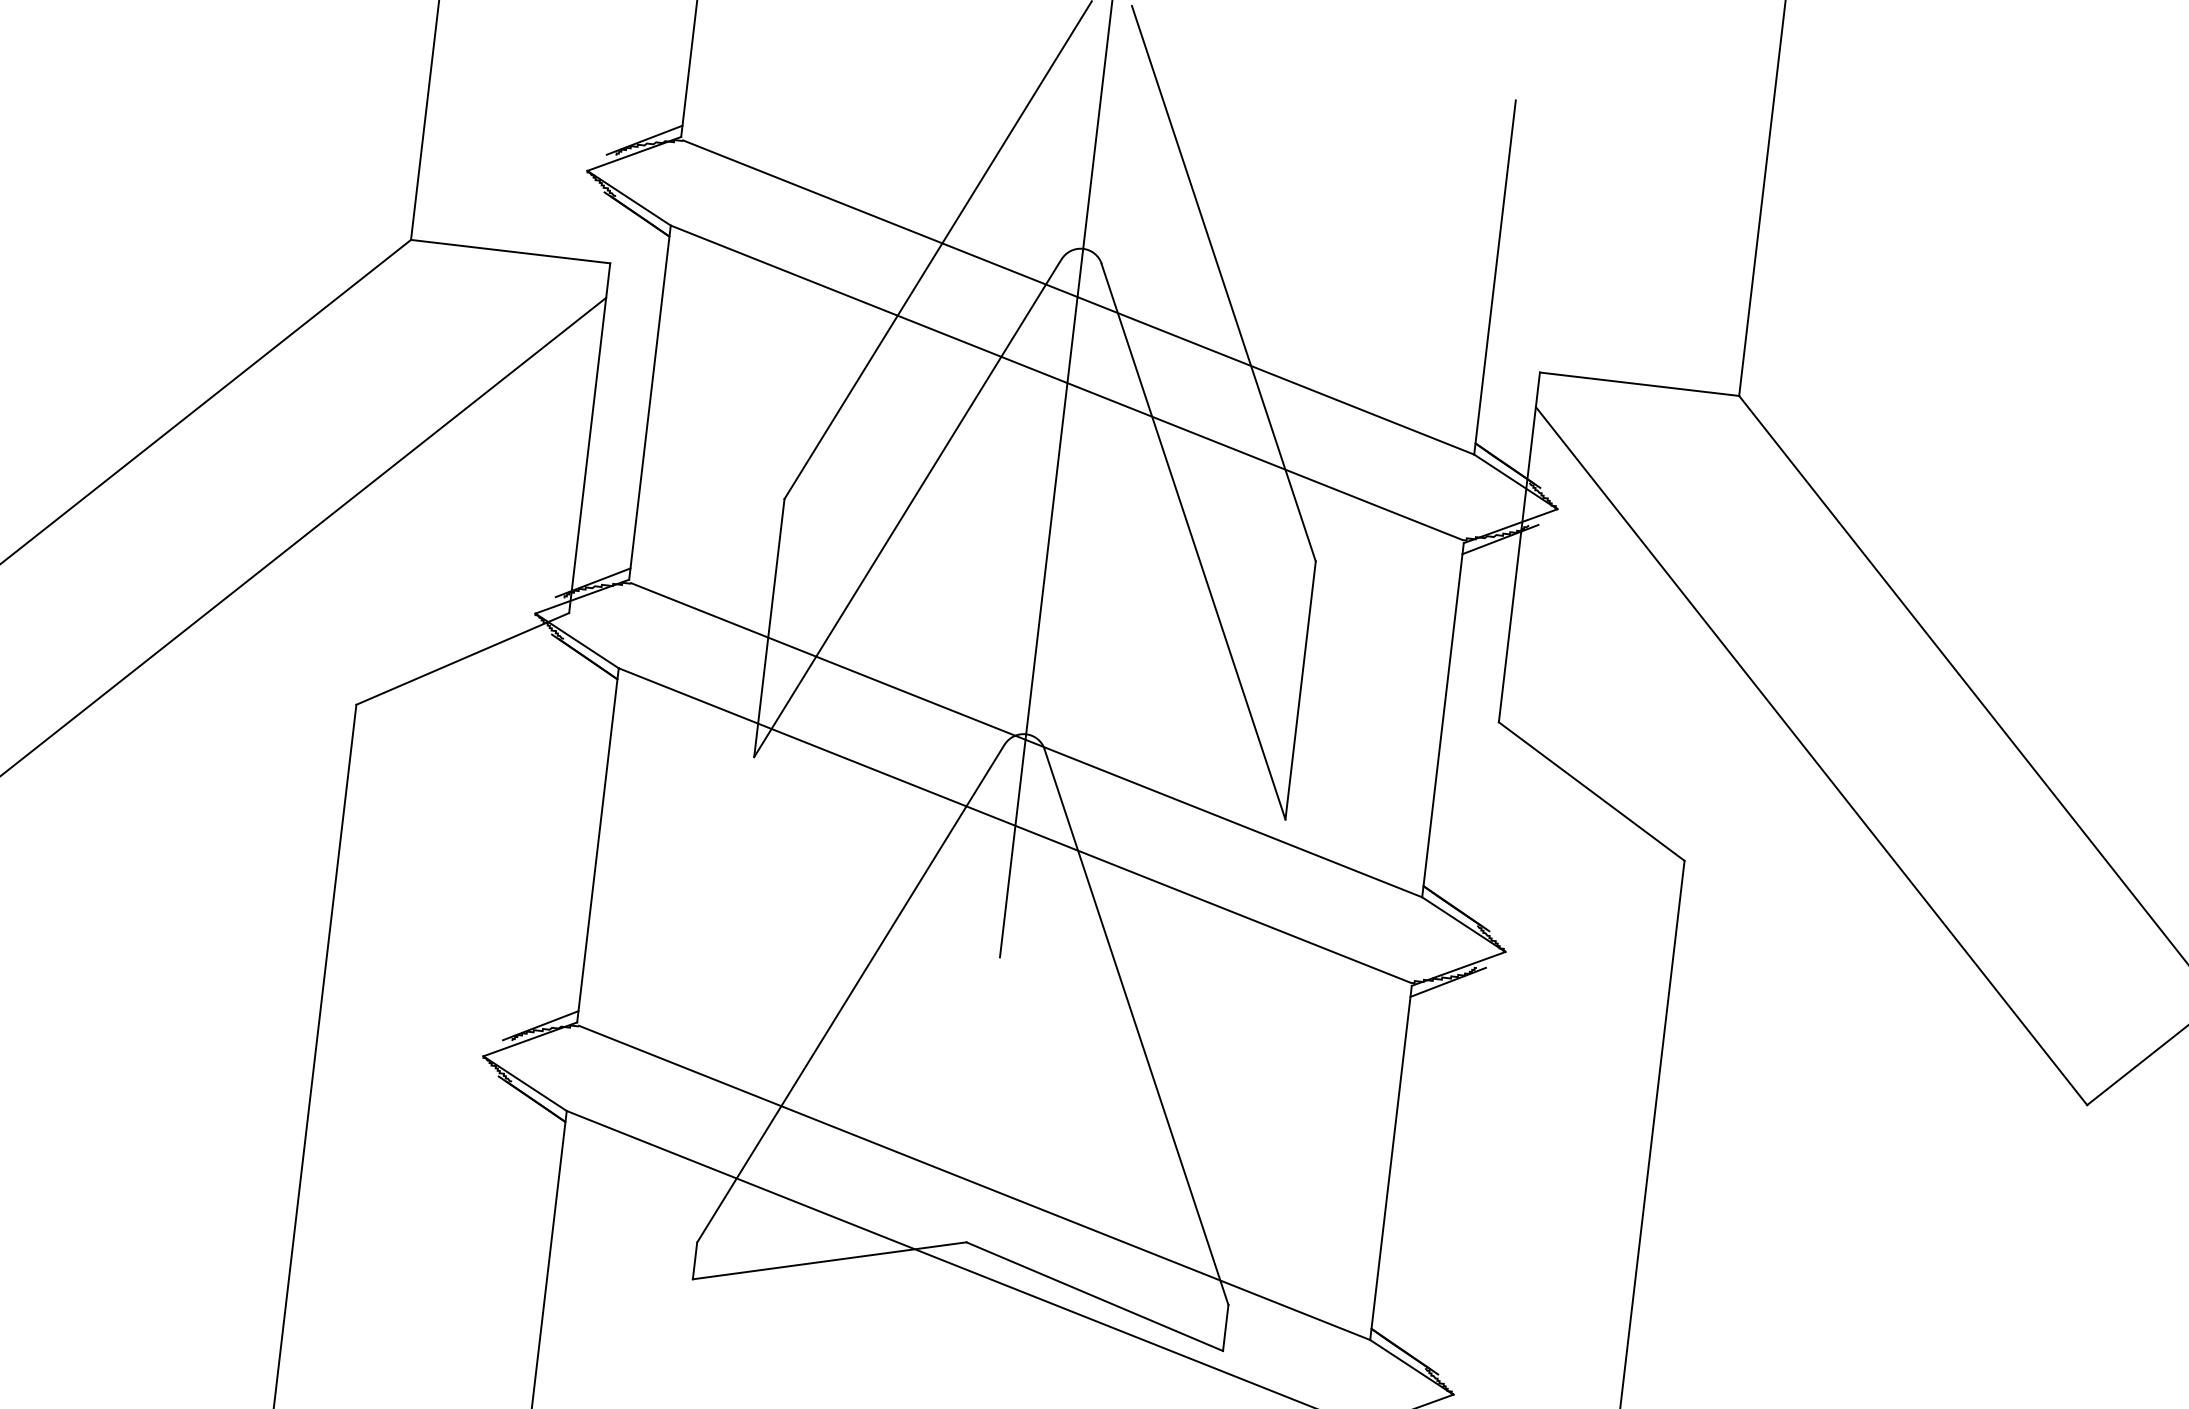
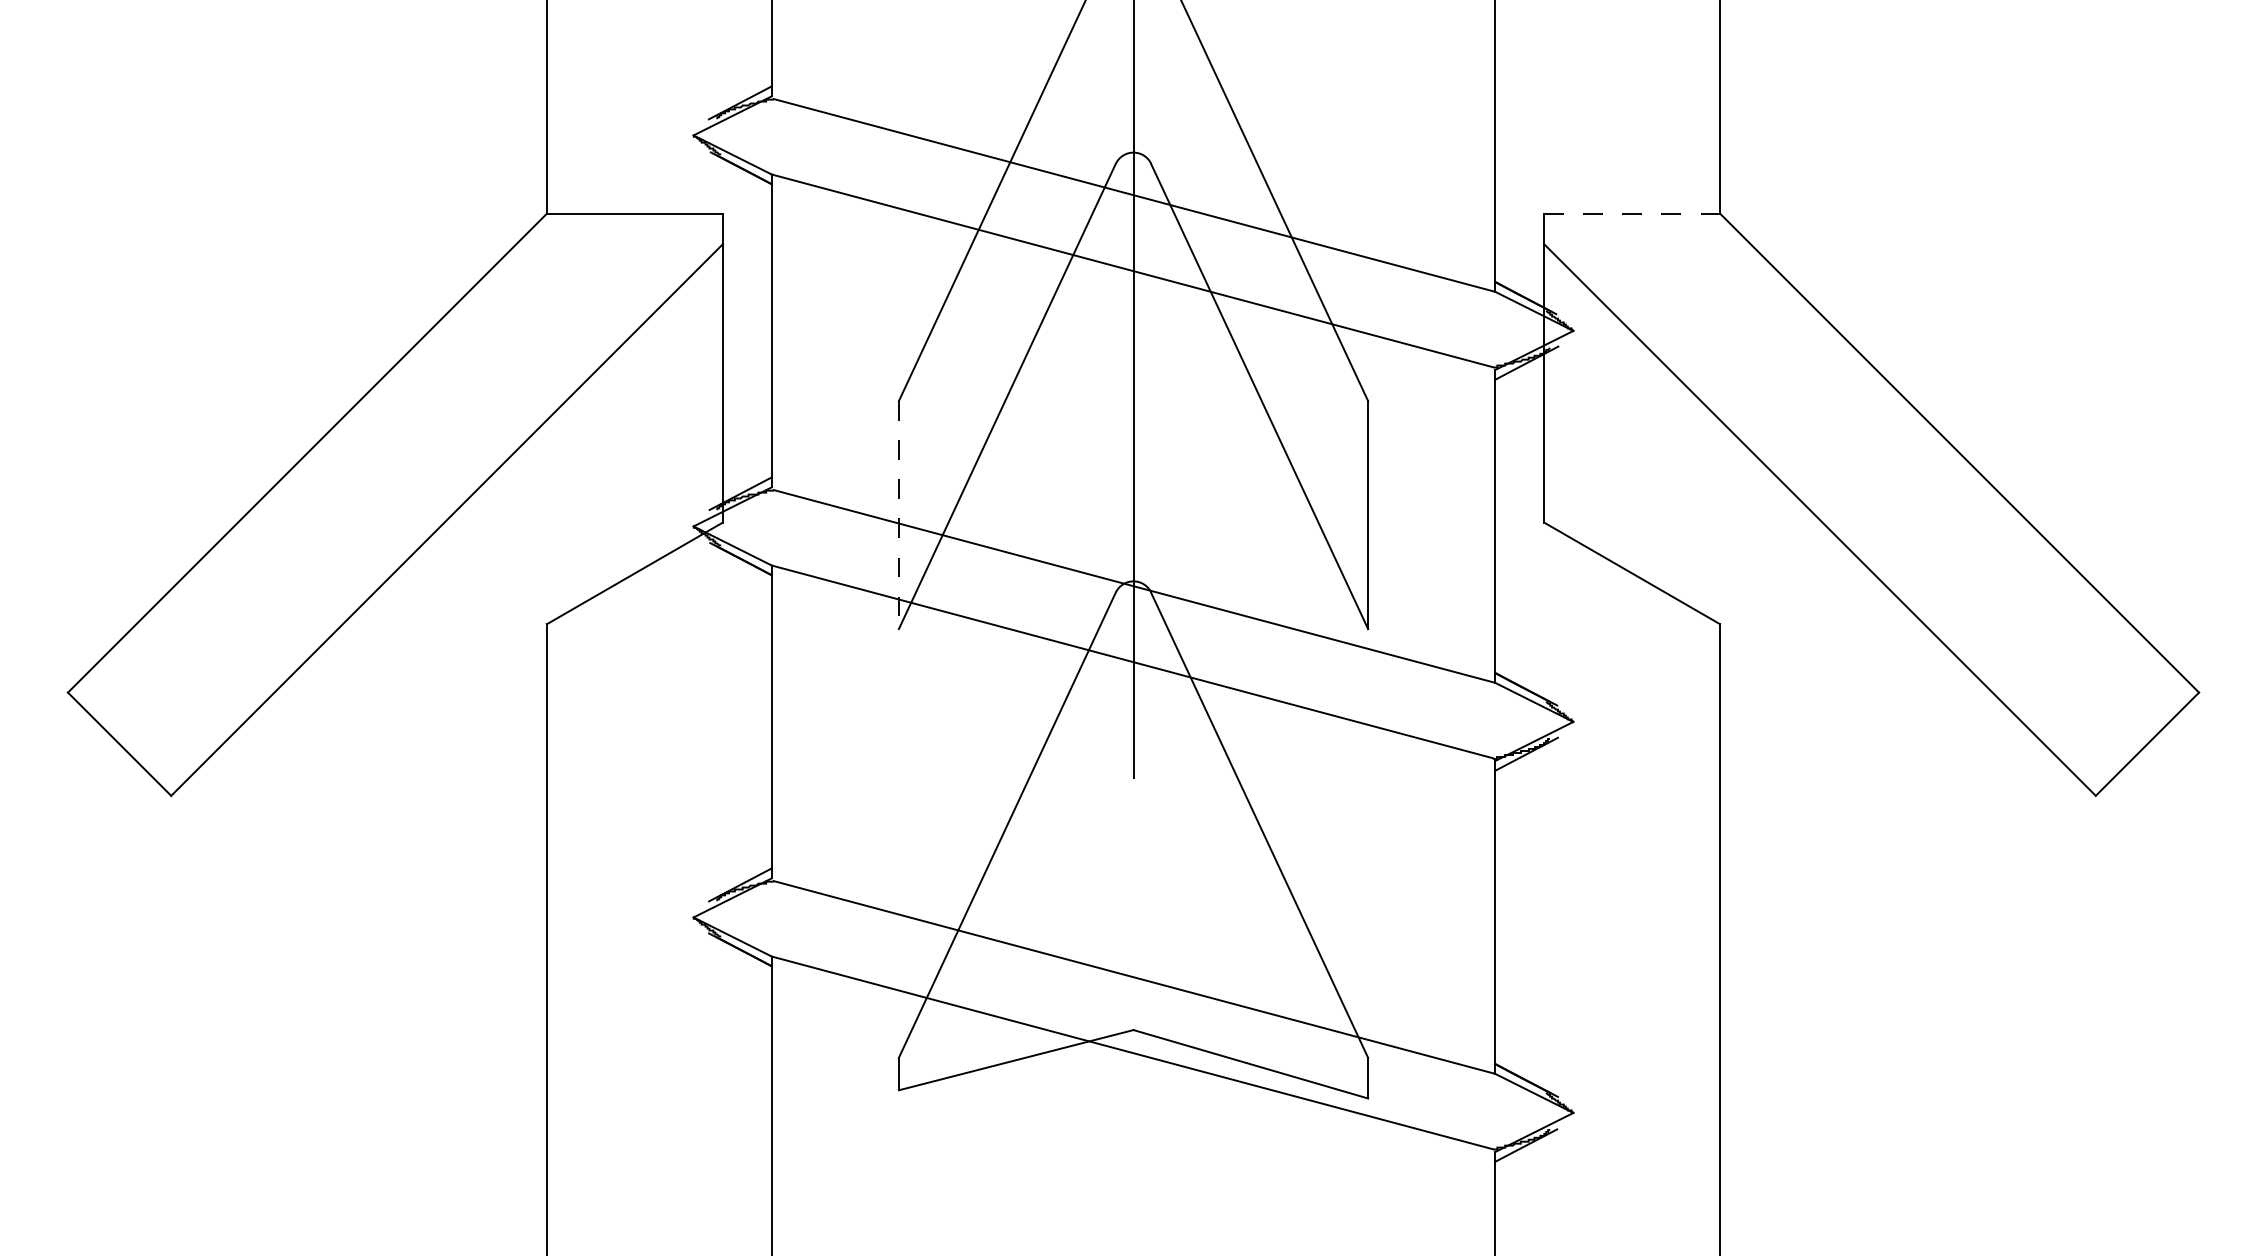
line: (1640, 384) -> (1632, 213), solid -> dashed
line: (768, 628) -> (898, 515), solid -> dashed

